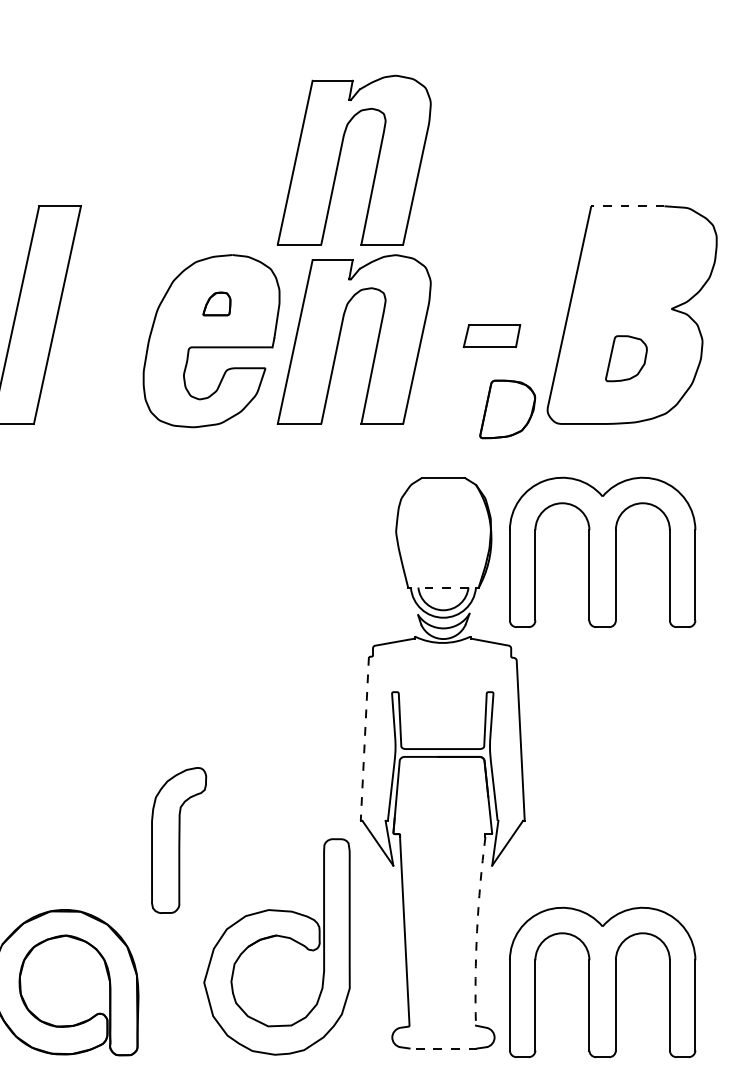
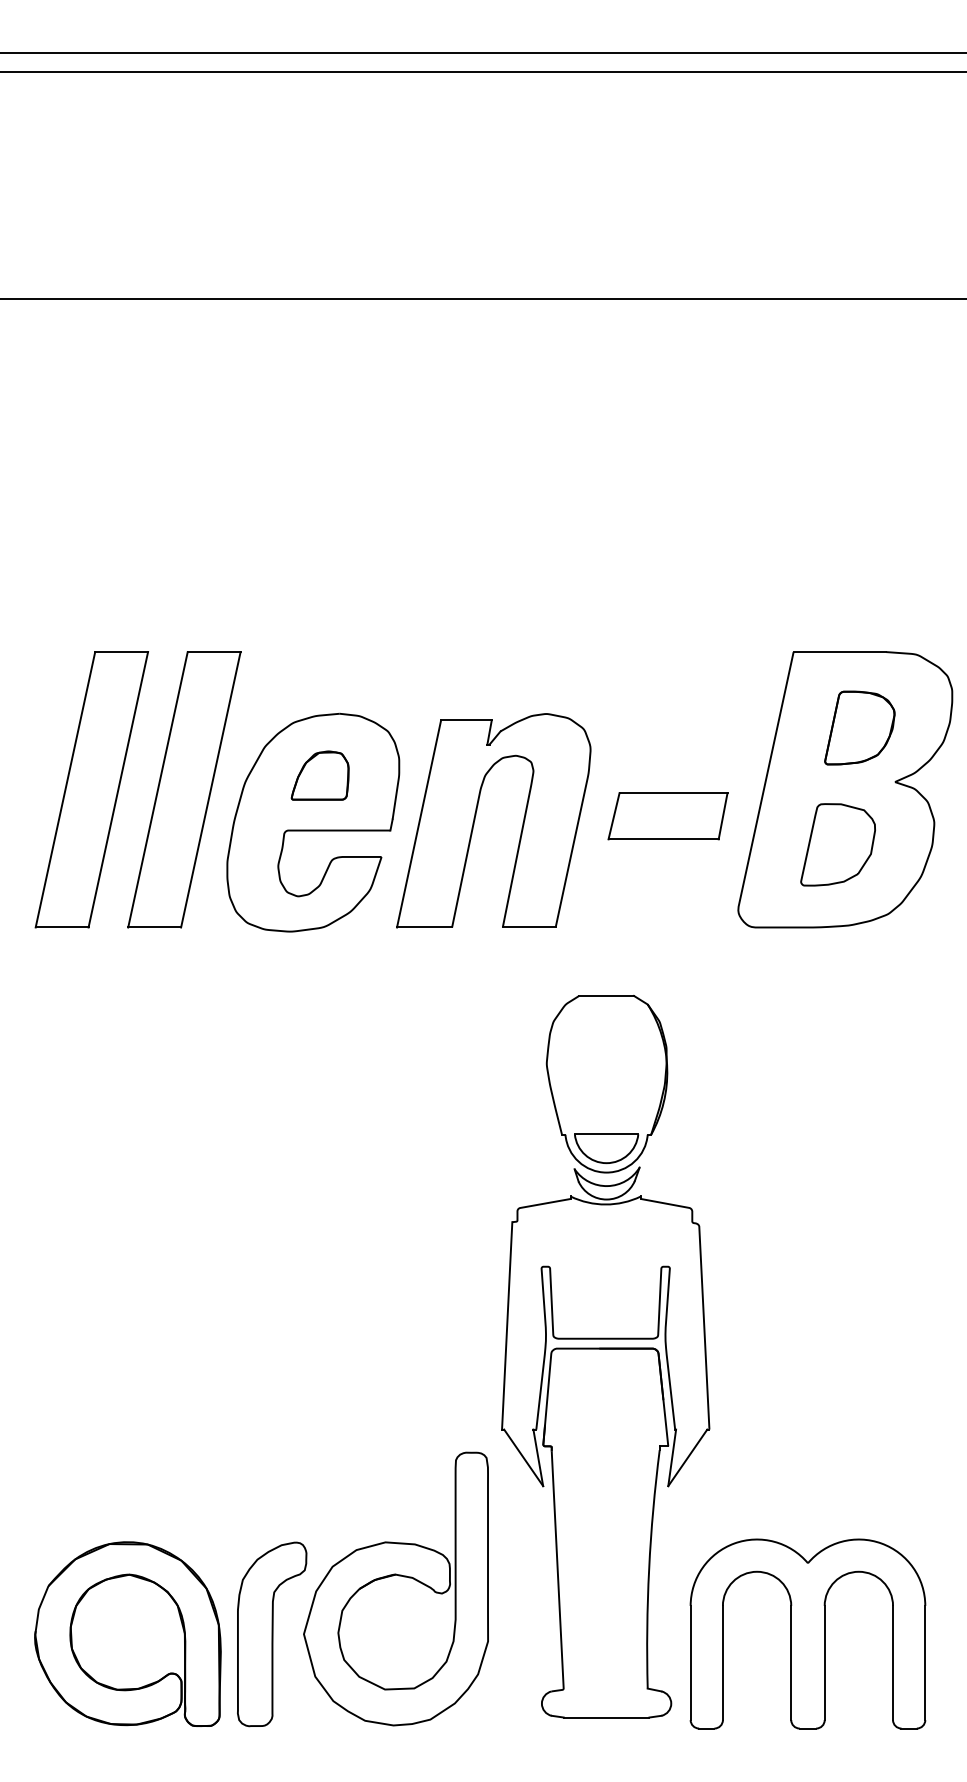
part: (340, 156) -> (476, 588), removed
line: (627, 206) -> (839, 652), dashed -> solid
part: (216, 303) -> (319, 775), size x1.67
part: (109, 314) -> (184, 789), added
part: (491, 336) -> (667, 816), size x1.67
part: (625, 358) -> (837, 844), size x1.43
part: (507, 408) -> (859, 727), moved
part: (602, 552) -> (807, 1089), removed
line: (443, 587) -> (606, 1134), dashed -> solid
line: (365, 738) -> (507, 1325), dashed -> solid
part: (179, 840) -> (272, 1634), moved
arc: (477, 931) -> (649, 1569), dashed -> solid
line: (443, 1048) -> (606, 1717), dashed -> solid

